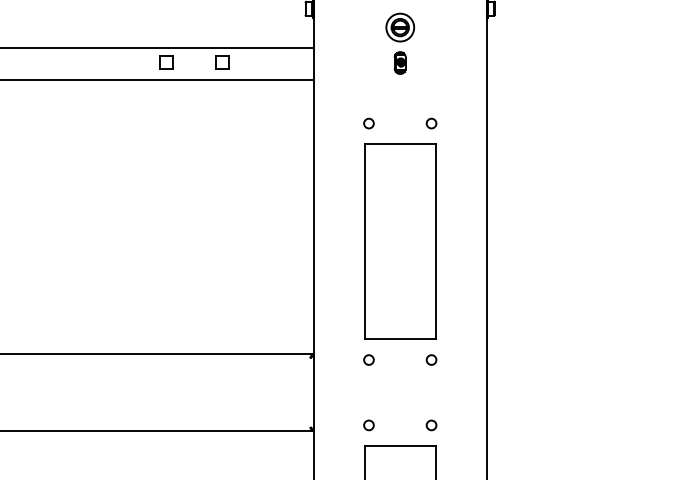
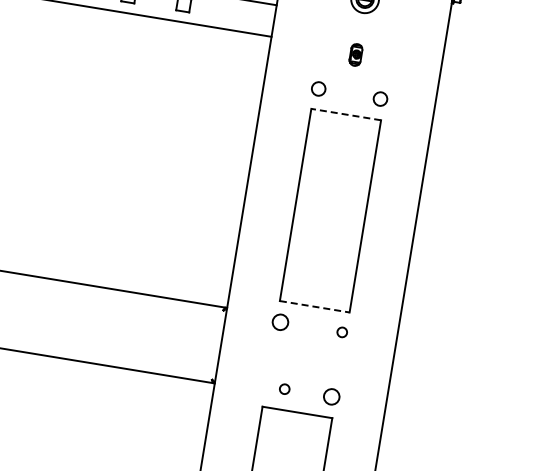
part: (399, 62) -> (355, 54), moved
circle: (368, 123) -> (318, 88), size x1.4
circle: (431, 123) -> (380, 98), size x1.4
line: (399, 144) -> (345, 114), solid -> dashed
line: (400, 339) -> (314, 307), solid -> dashed
circle: (368, 359) -> (280, 321), size x1.6
circle: (368, 425) -> (284, 389), moved
circle: (431, 425) -> (331, 396), size x1.6

